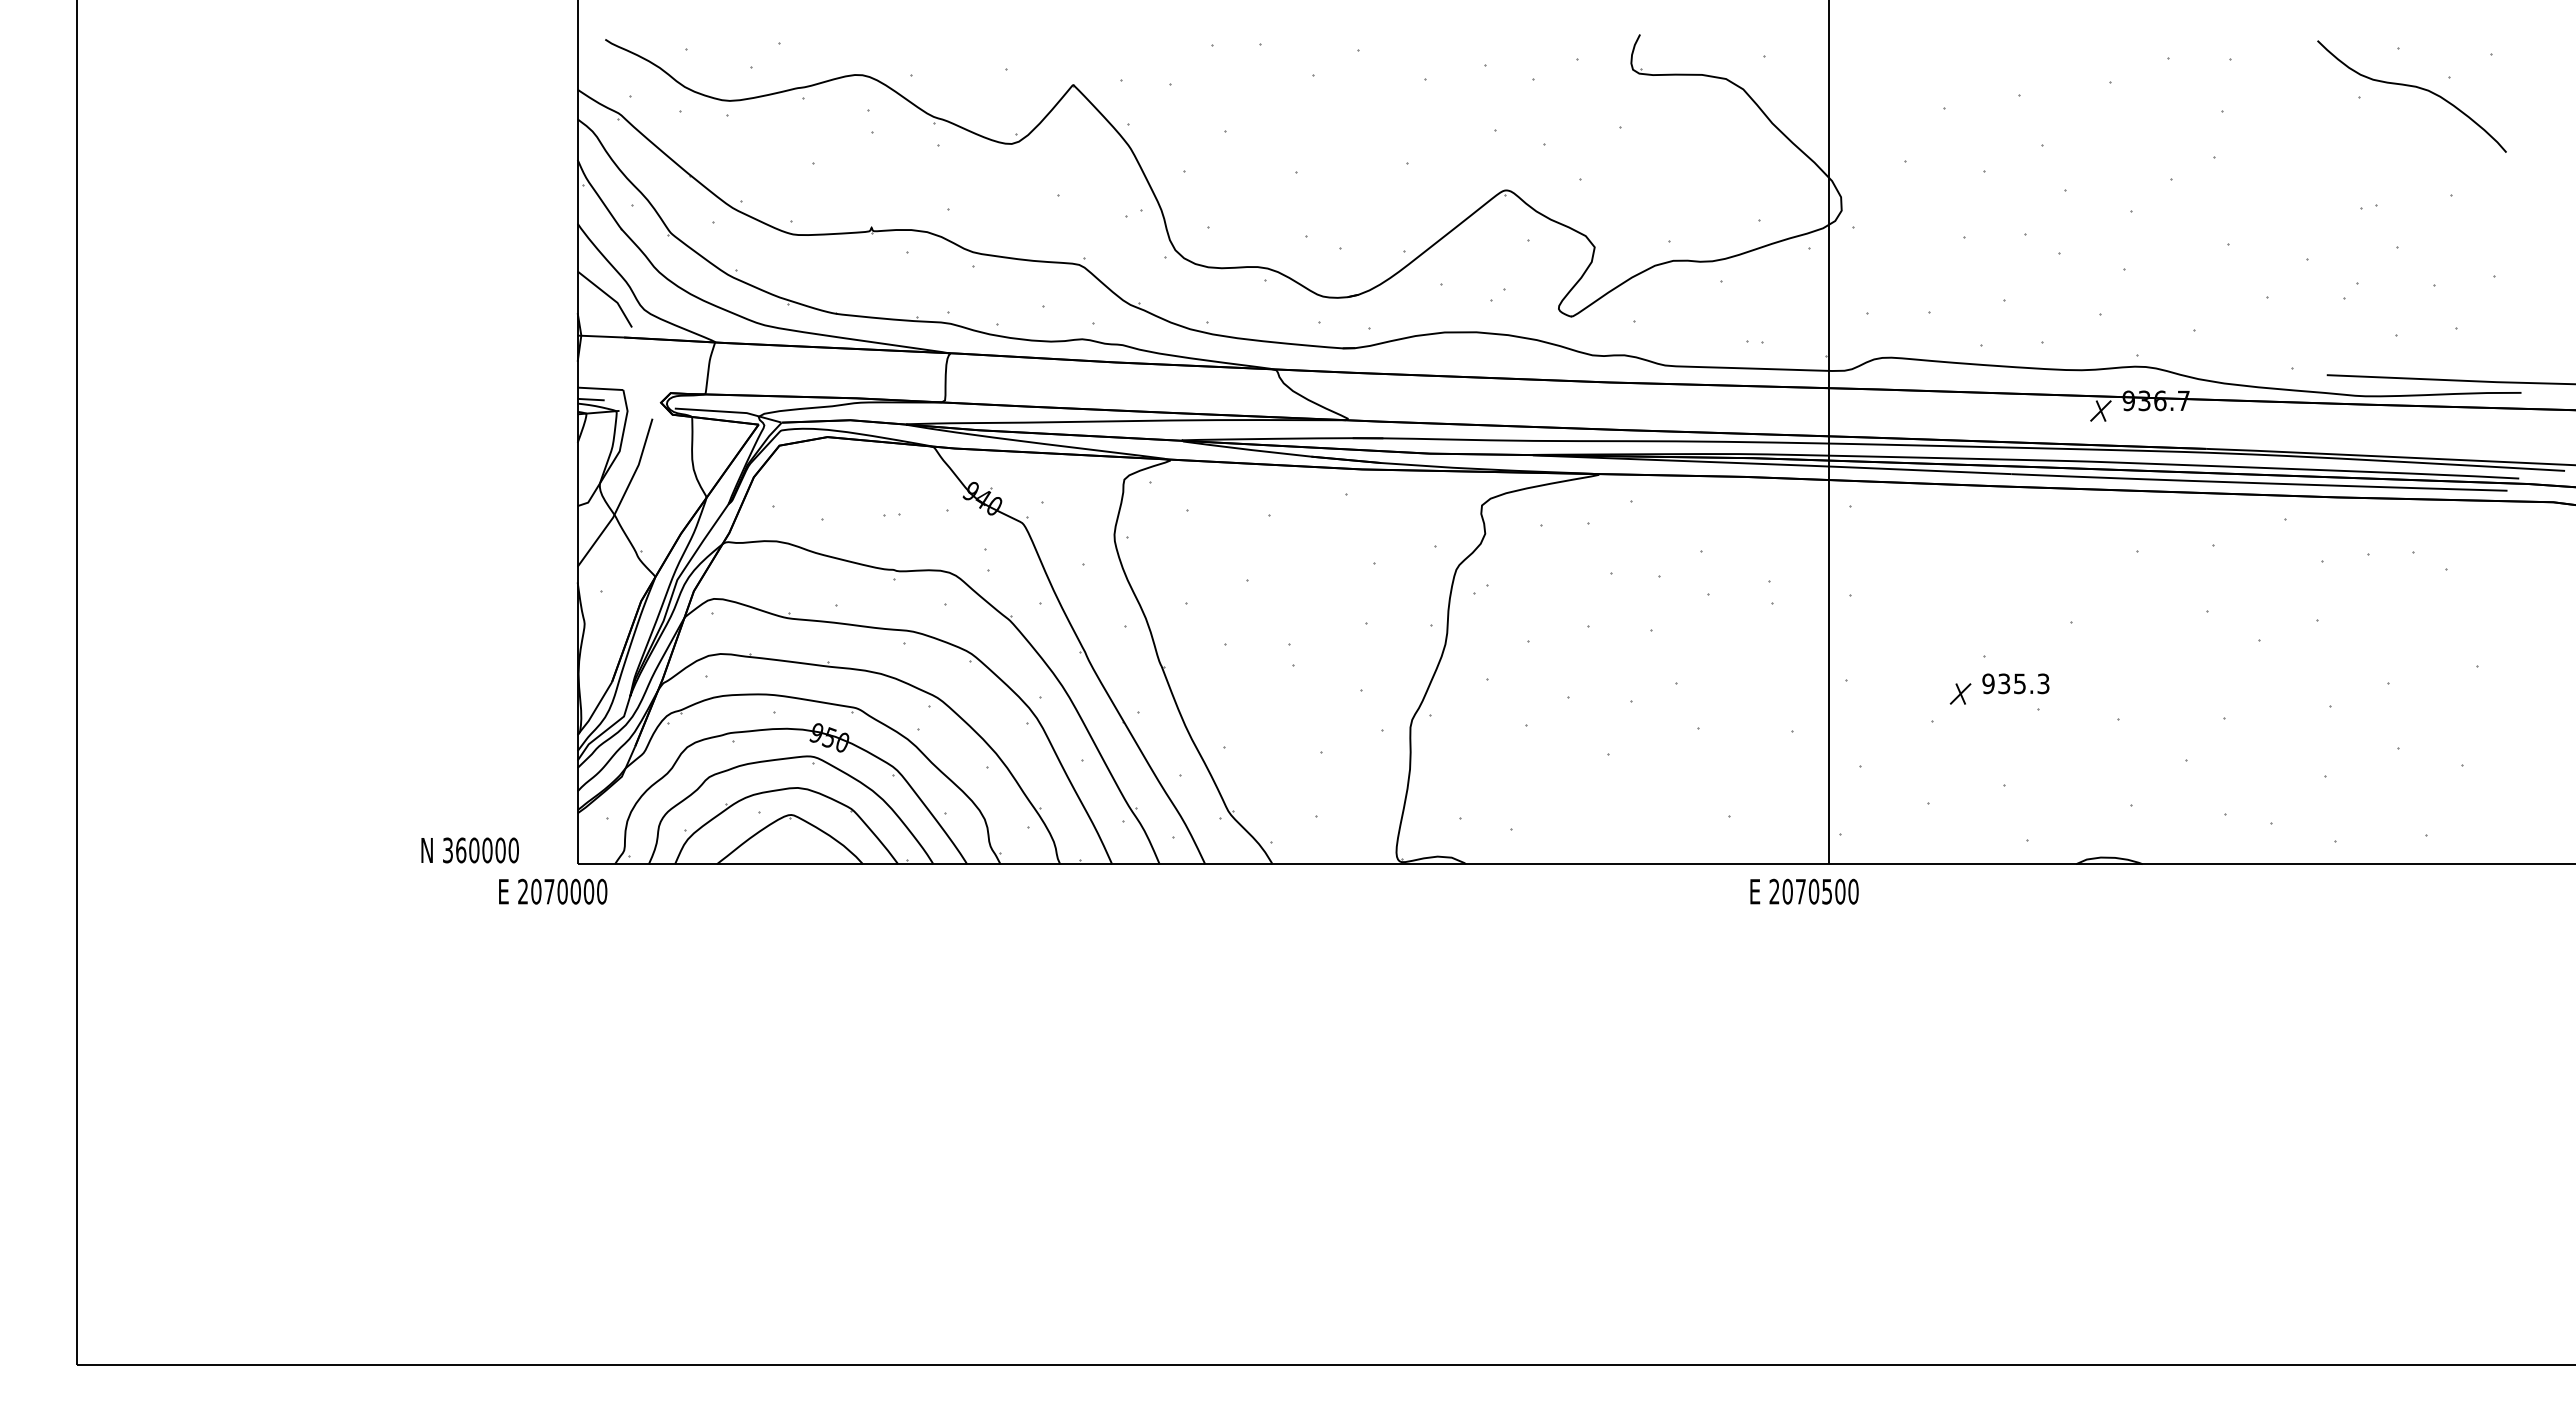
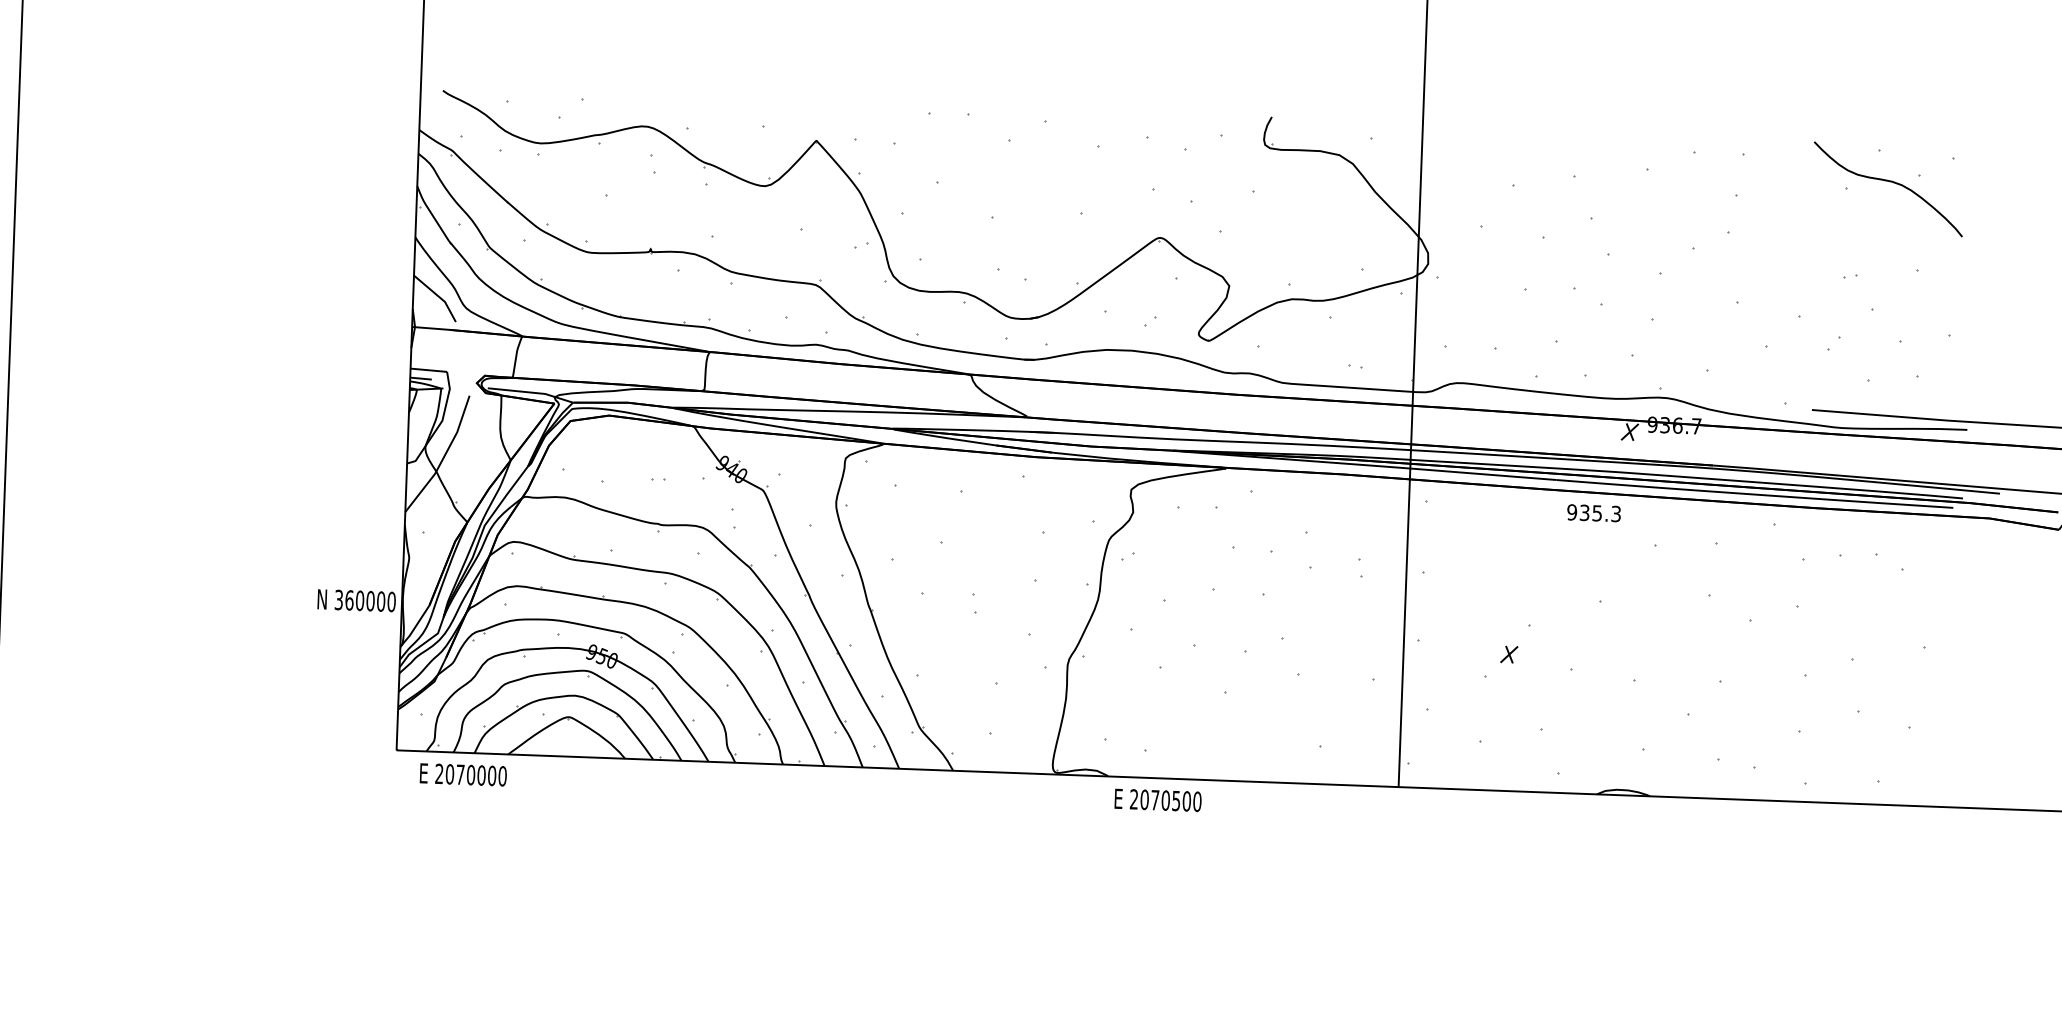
text: (2015, 683) -> (1593, 512), moved
text: (469, 850) -> (356, 600), moved
text: (553, 891) -> (463, 774), moved
text: (1804, 891) -> (1158, 800), moved

